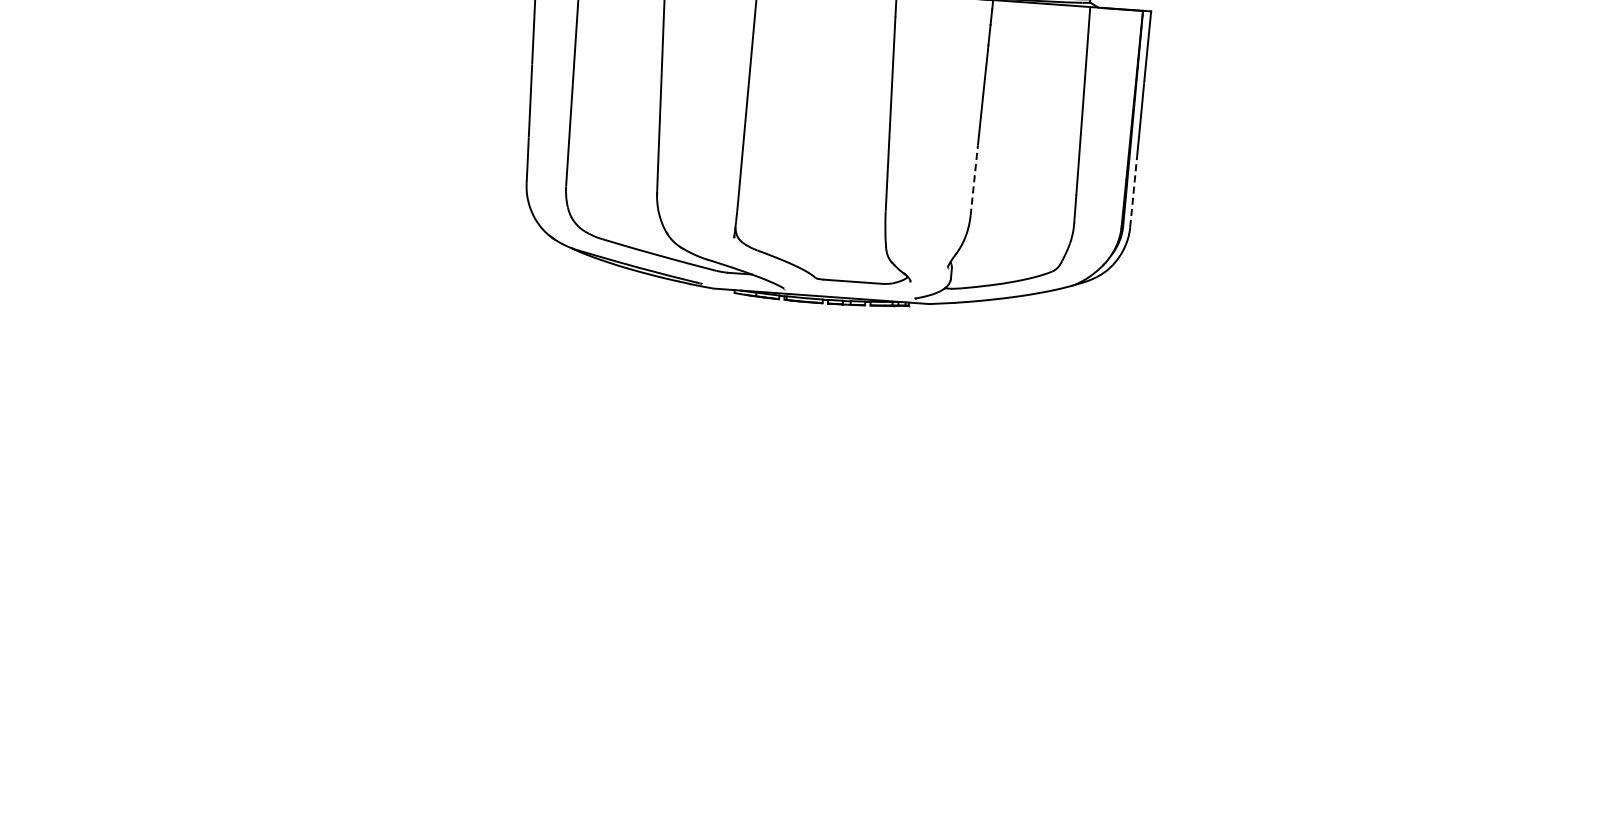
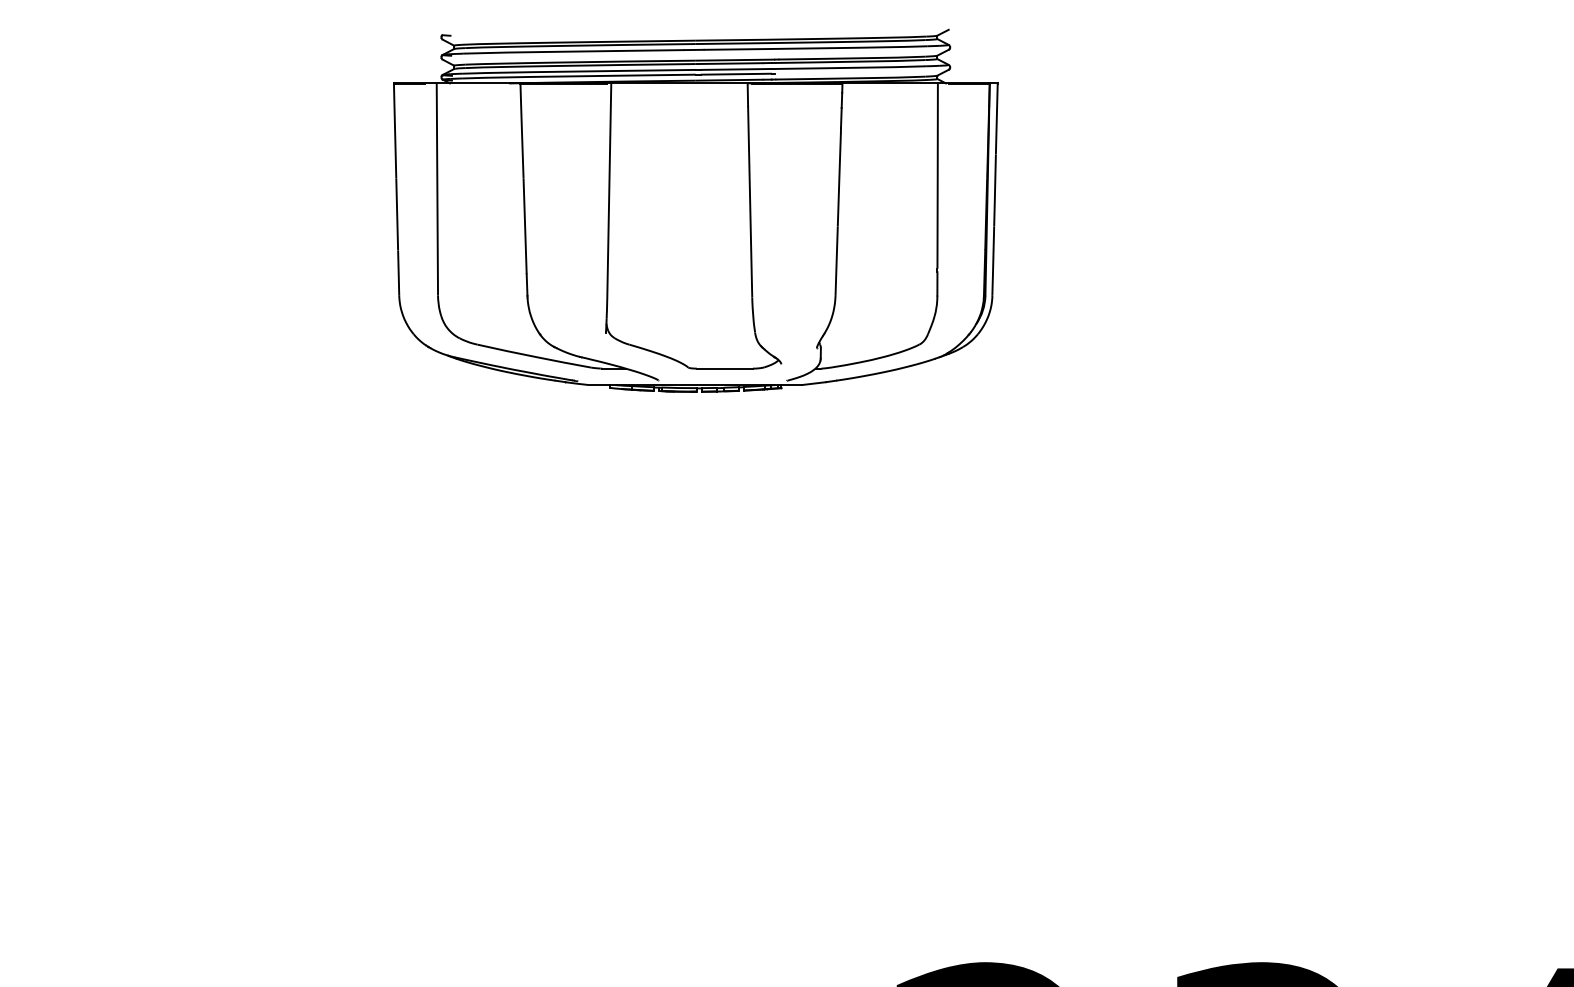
line: (974, 180) -> (836, 261), dashed -> solid
line: (1133, 192) -> (993, 261), dashed -> solid

